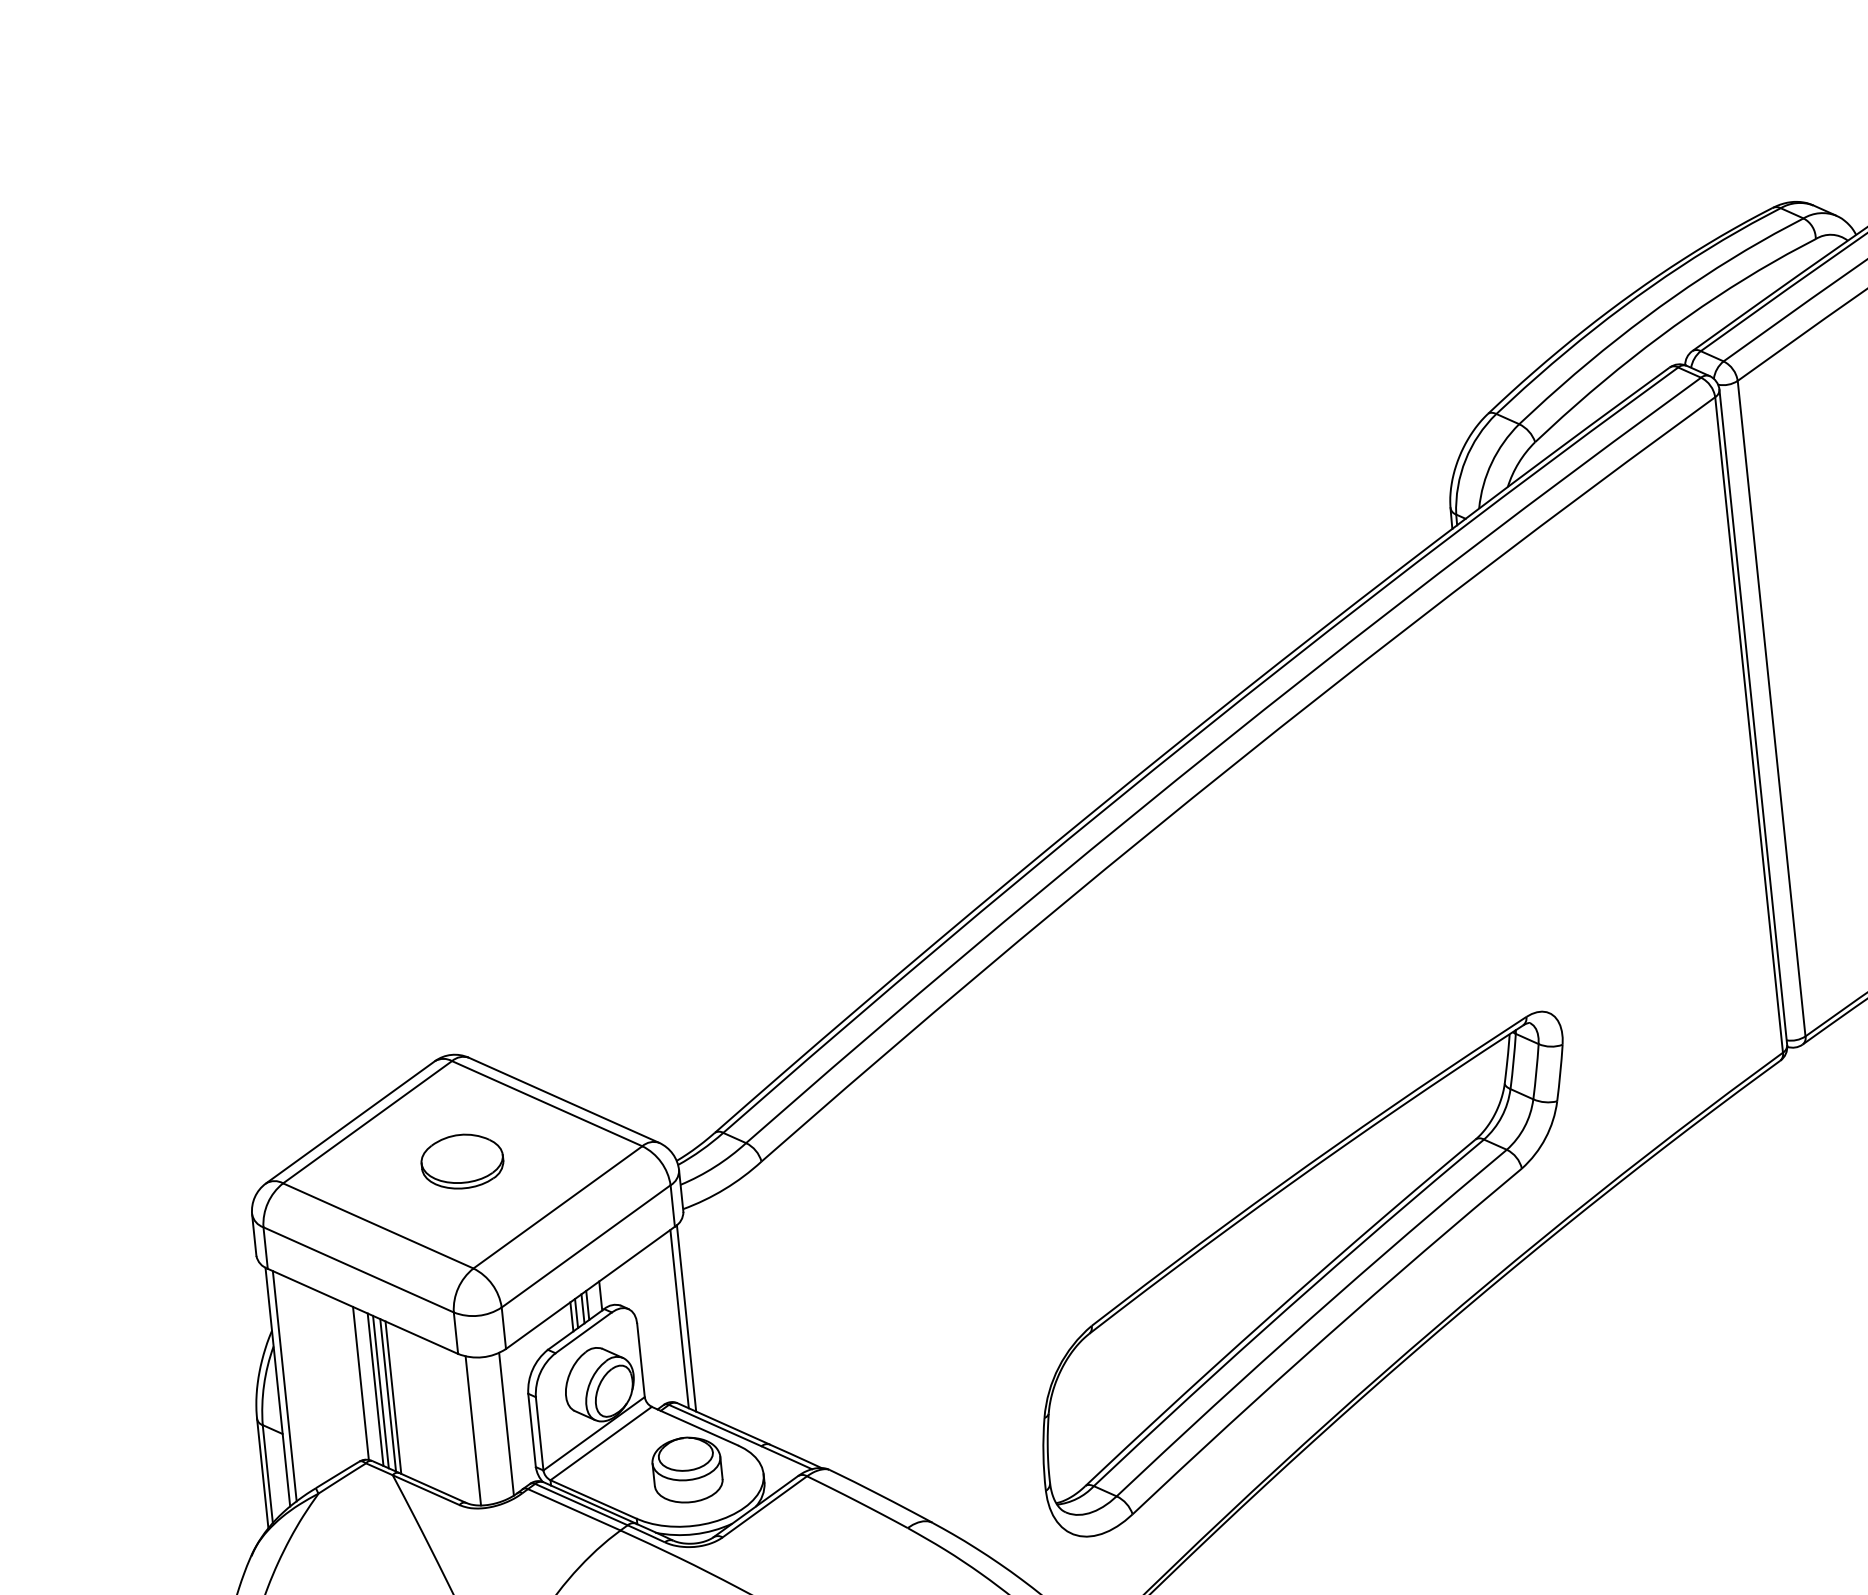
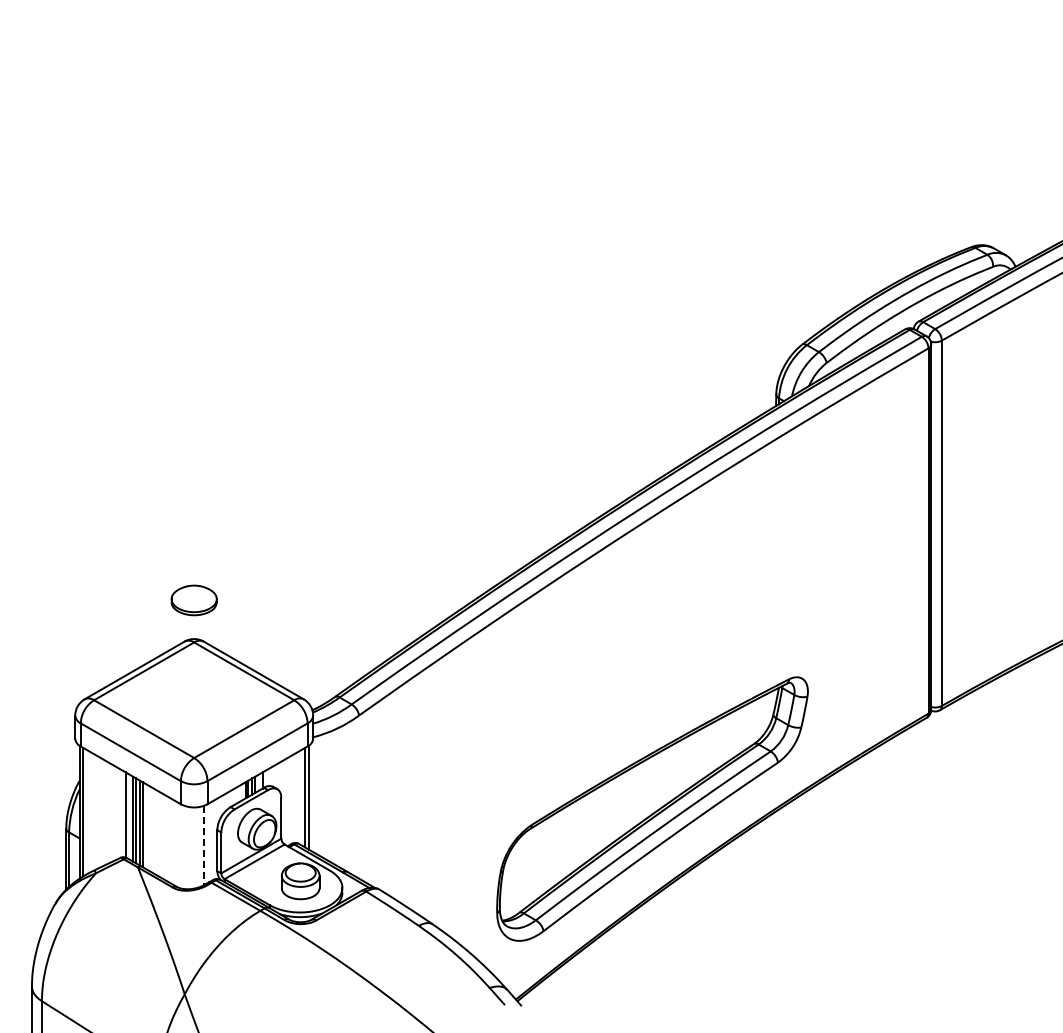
part: (461, 1161) -> (193, 600), moved
line: (506, 1423) -> (203, 845), solid -> dashed
line: (472, 1430) -> (184, 847), removed

